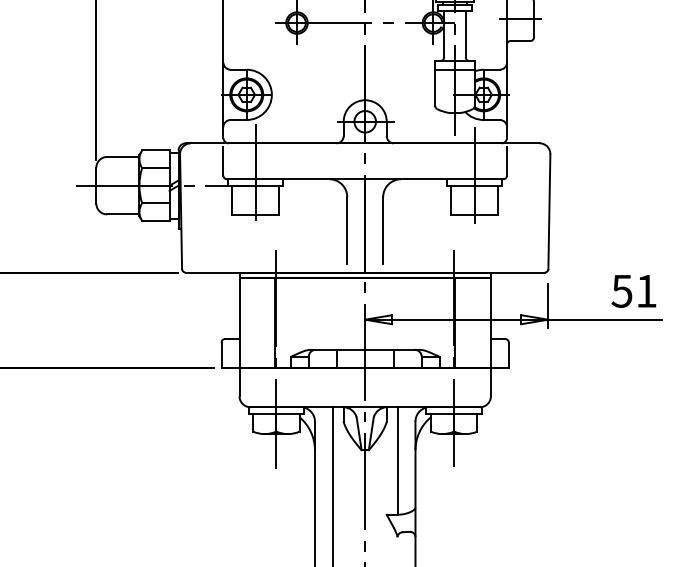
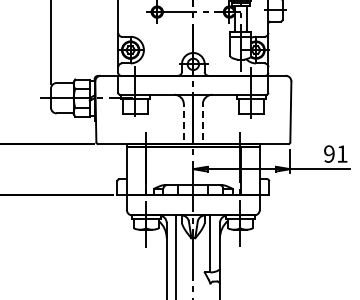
line: (346, 229) -> (183, 121), solid -> dashed
line: (382, 229) -> (202, 121), solid -> dashed
text: (620, 290) -> (328, 153), 51 -> 91

